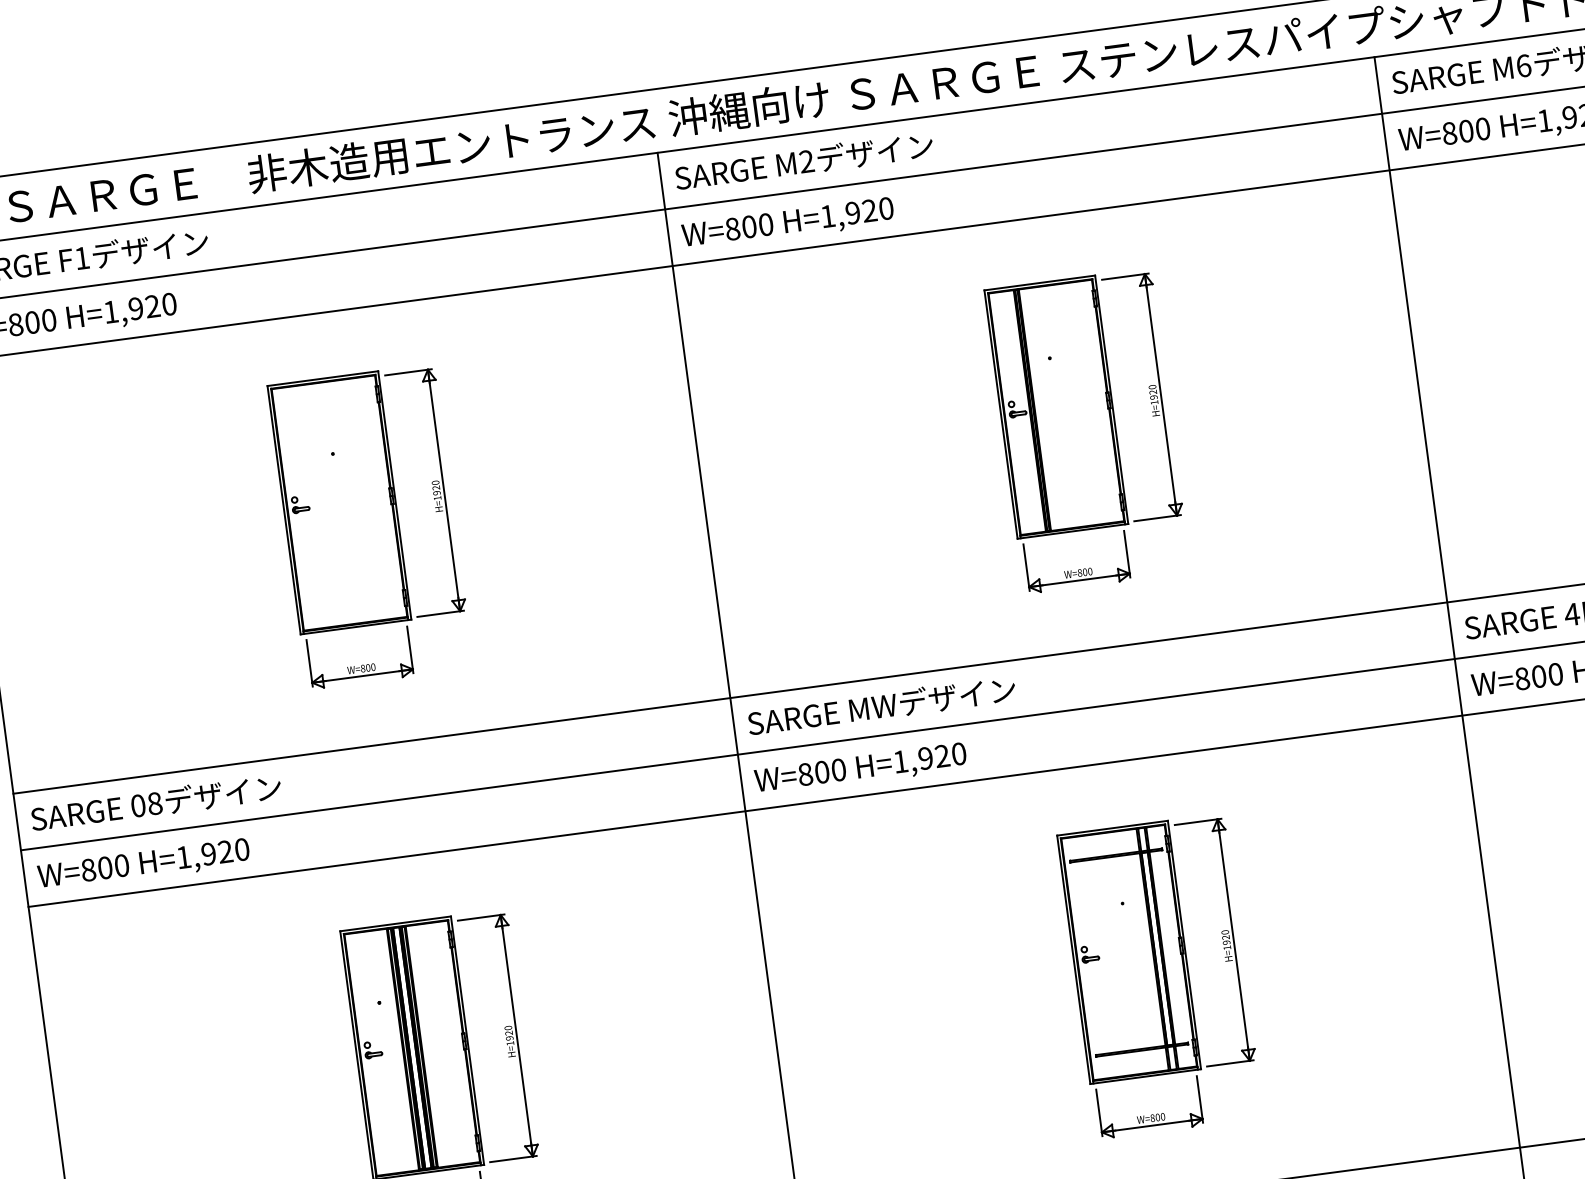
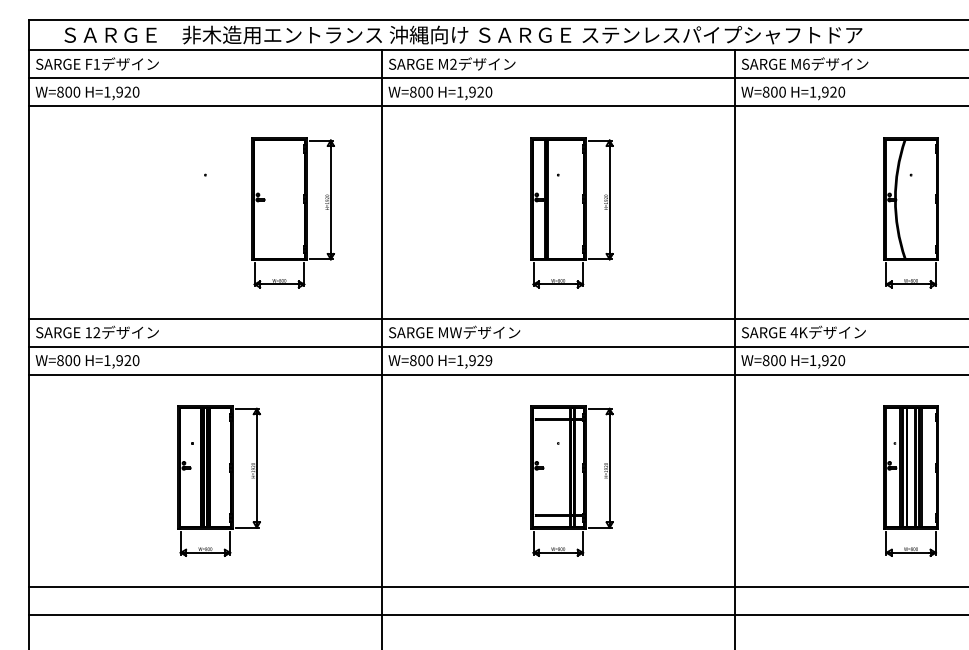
part: (369, 526) -> (292, 212), moved
text: (958, 753) -> (488, 360), H=1,920 -> H=1,929
text: (146, 804) -> (92, 332), 08 -> 12

